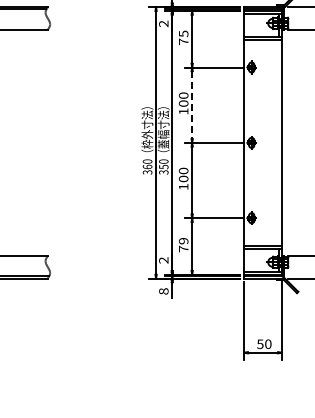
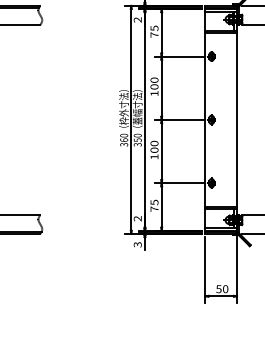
line: (192, 105) -> (161, 88), dashed -> solid
text: (183, 241) -> (154, 202), 79 -> 75
text: (163, 291) -> (137, 244), 8 -> 3

